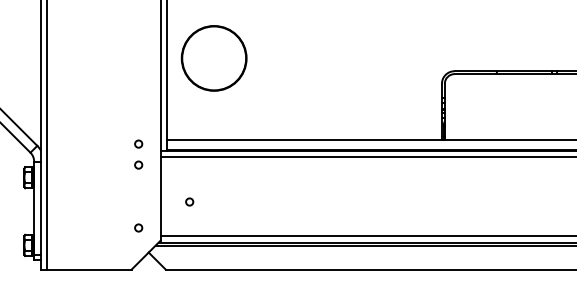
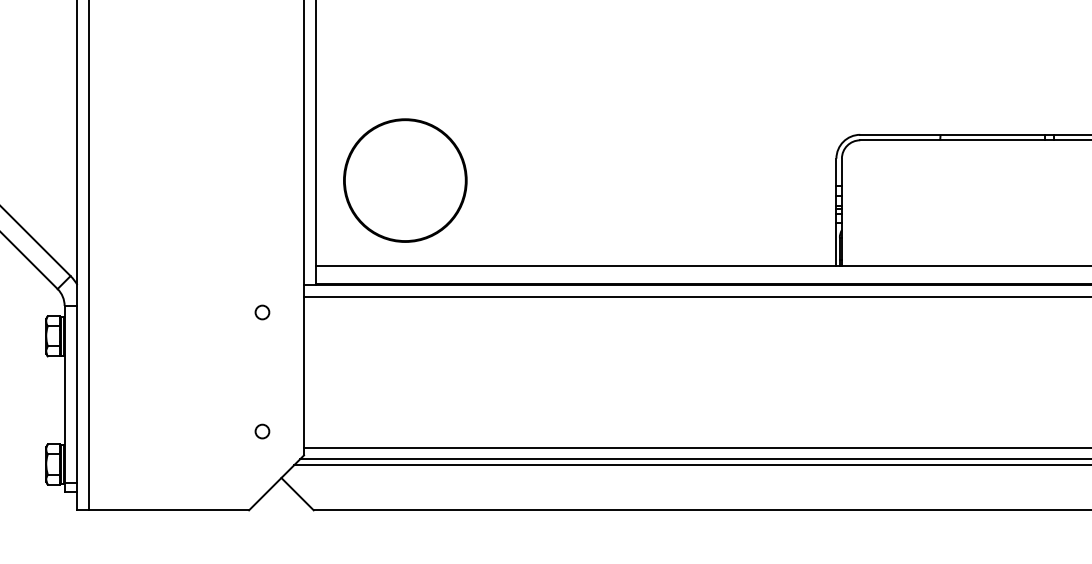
part: (213, 58) -> (404, 180), moved
circle: (138, 143) -> (262, 271), removed
circle: (189, 201) -> (358, 381), removed

